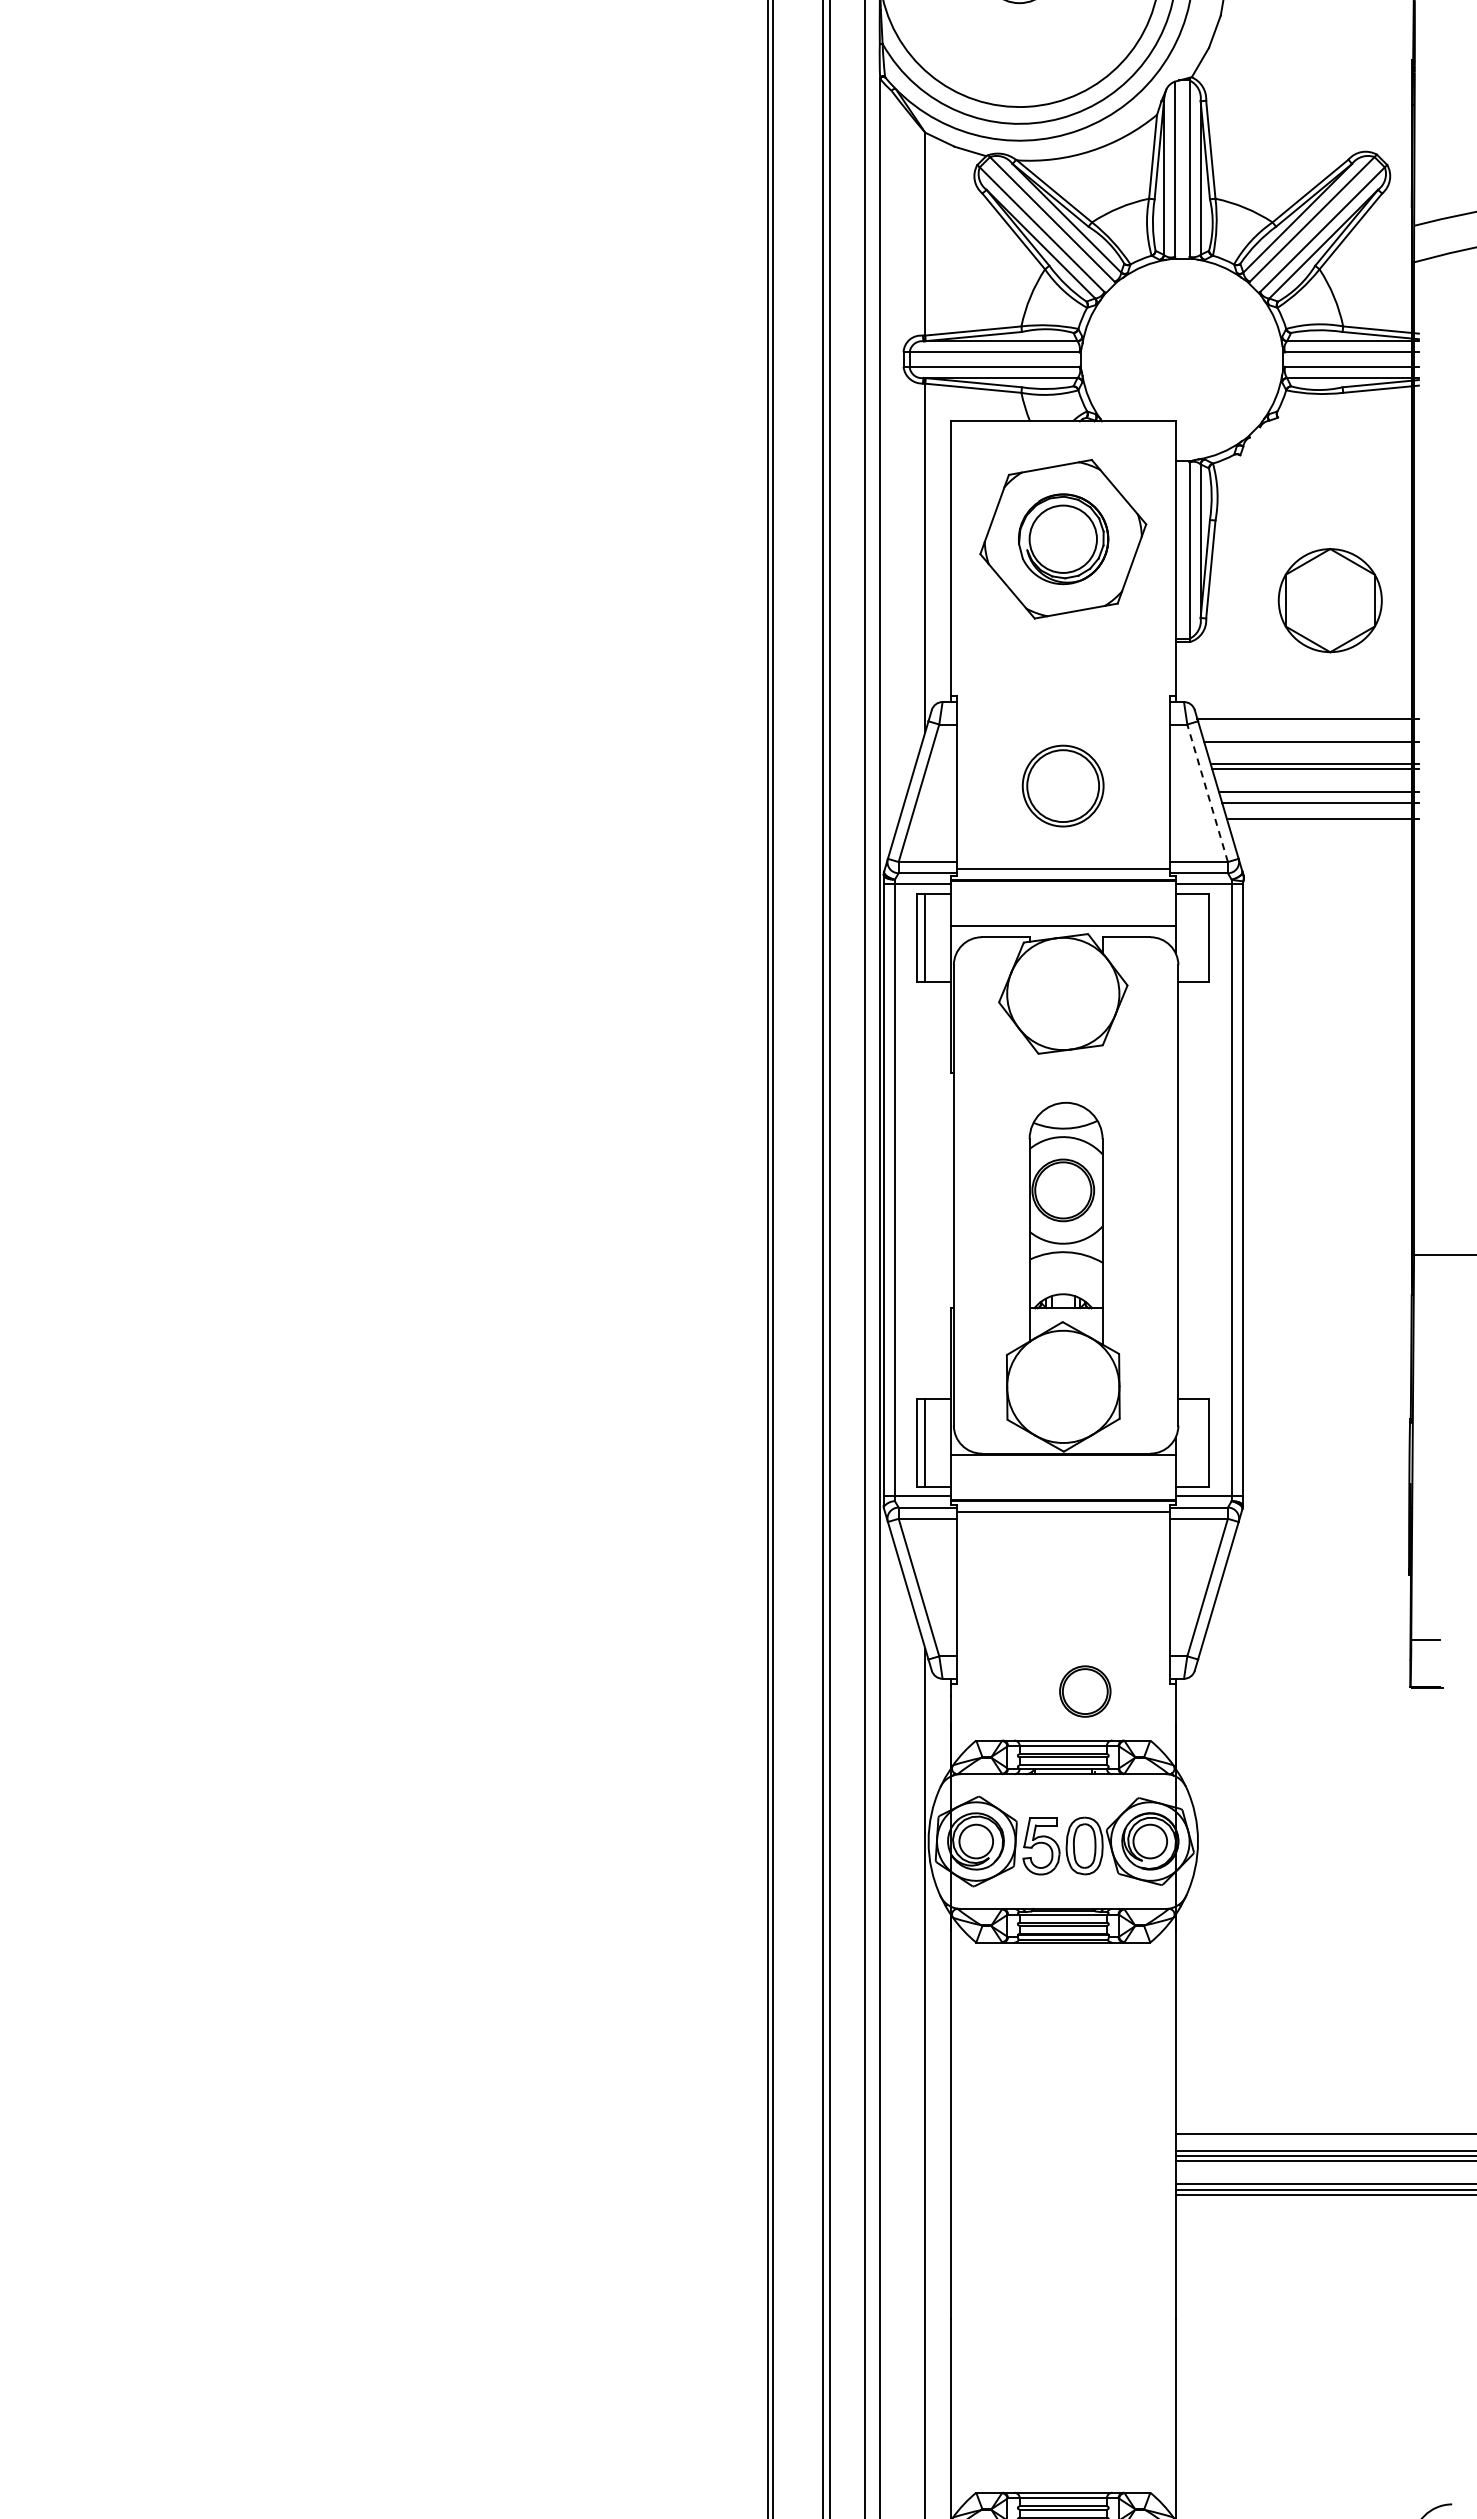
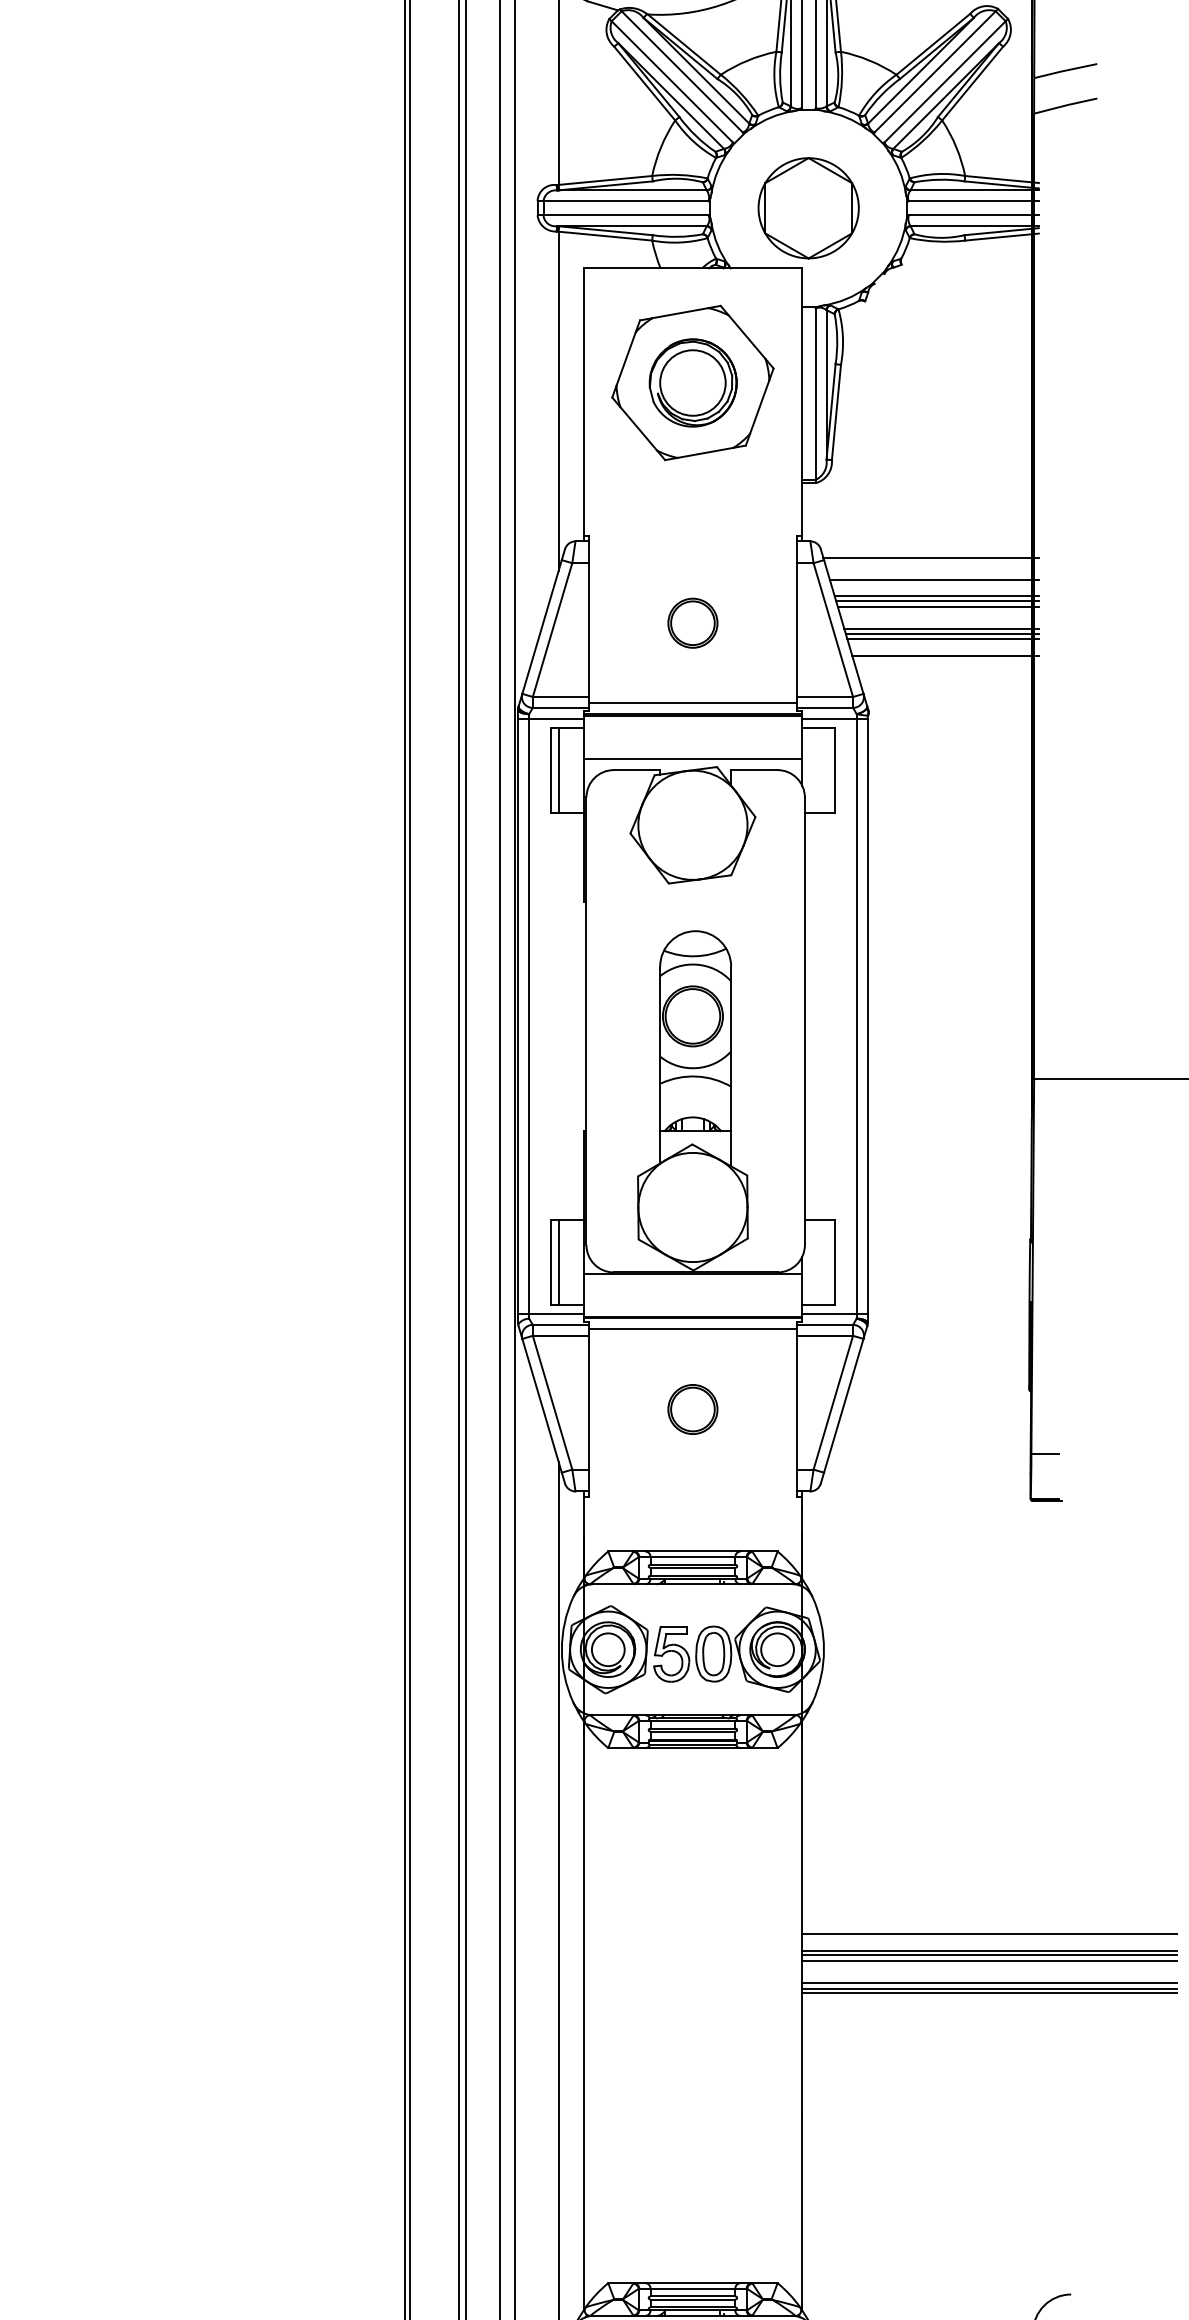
part: (1329, 600) -> (807, 208), moved
line: (1313, 758) -> (936, 596), added
part: (1063, 786) -> (693, 623), size x0.62
line: (1207, 793) -> (833, 630), dashed -> solid
line: (1319, 797) -> (942, 634), added
part: (1085, 1691) -> (693, 1409), moved

